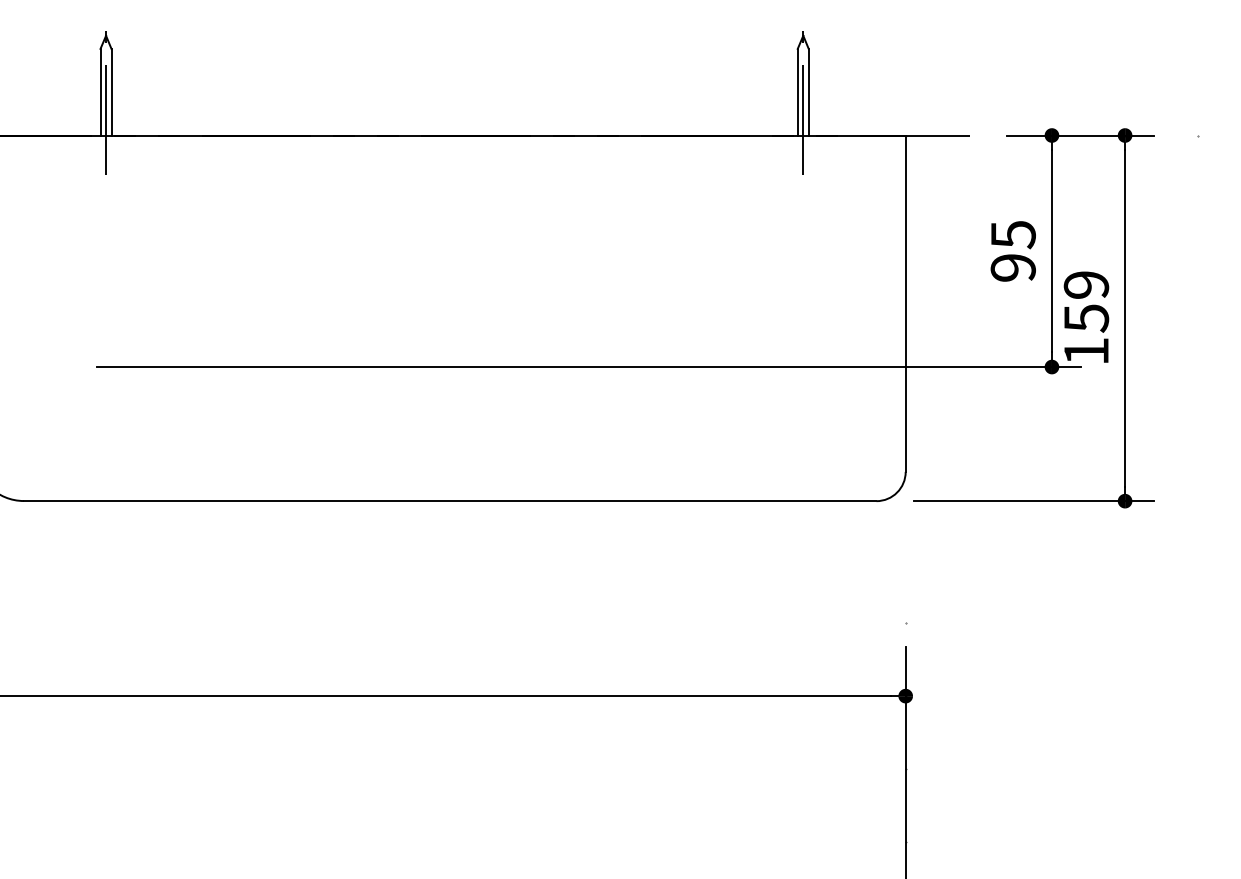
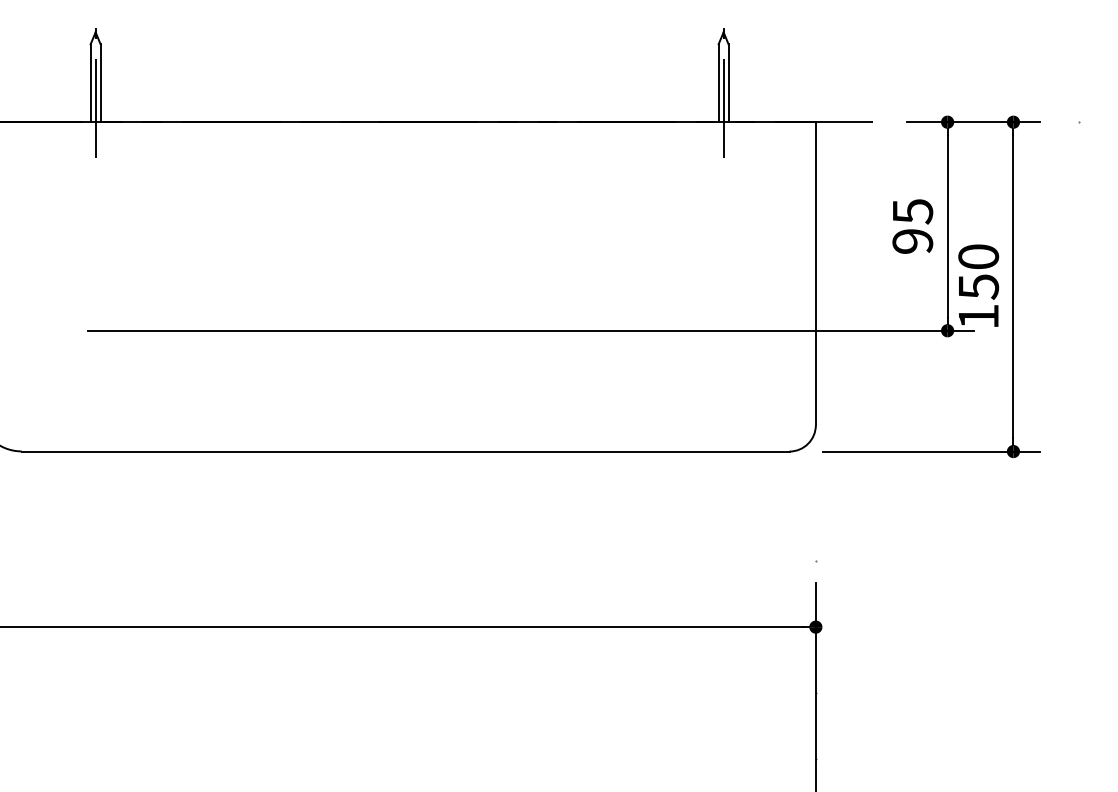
text: (1086, 284) -> (978, 256), 159 -> 150

